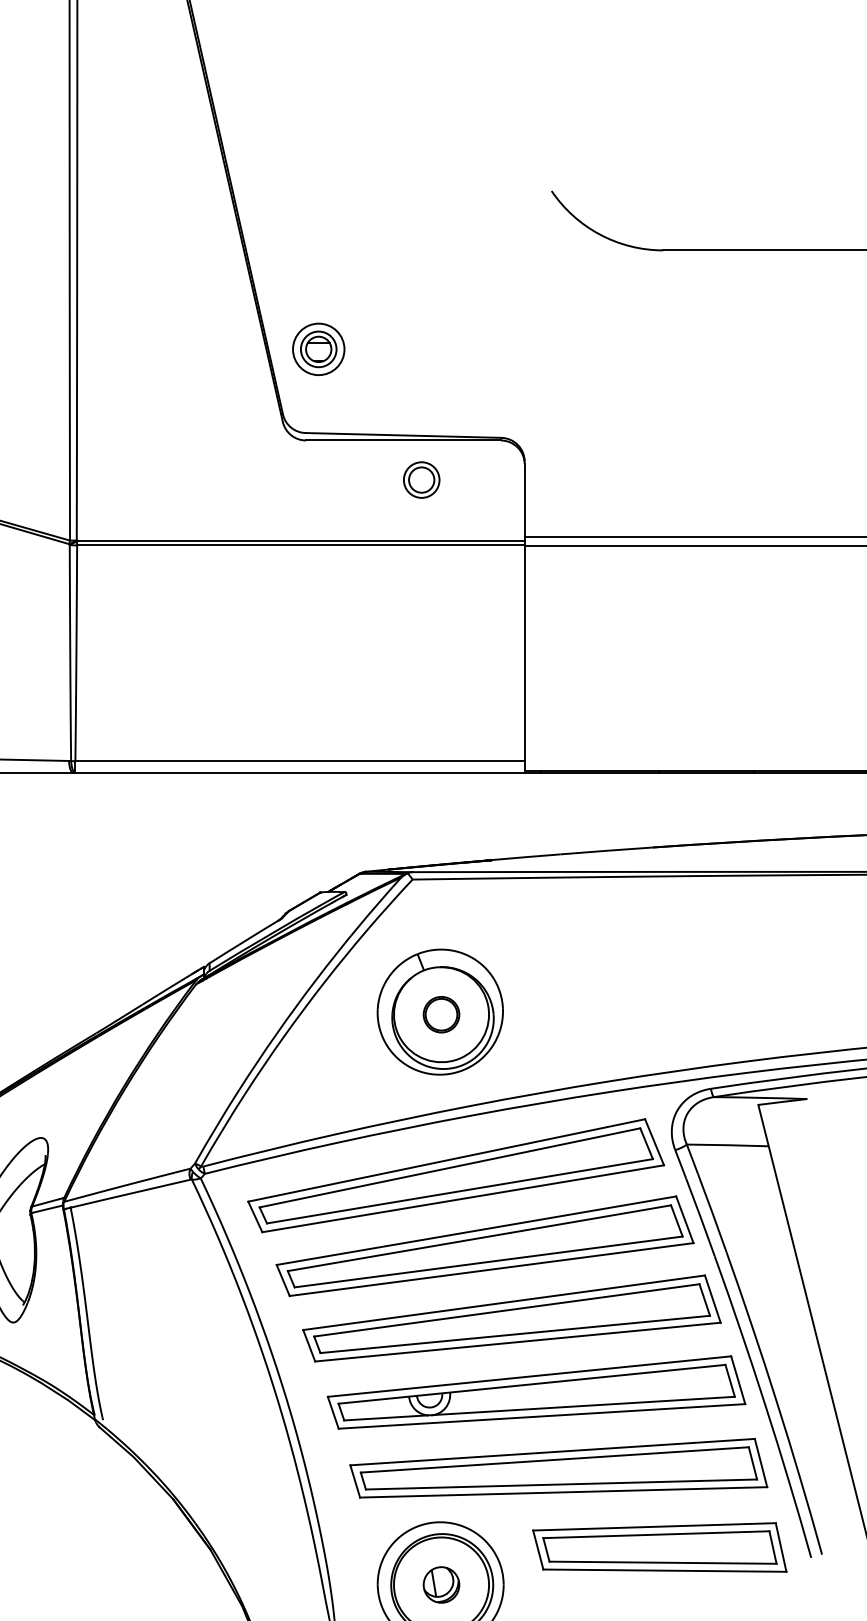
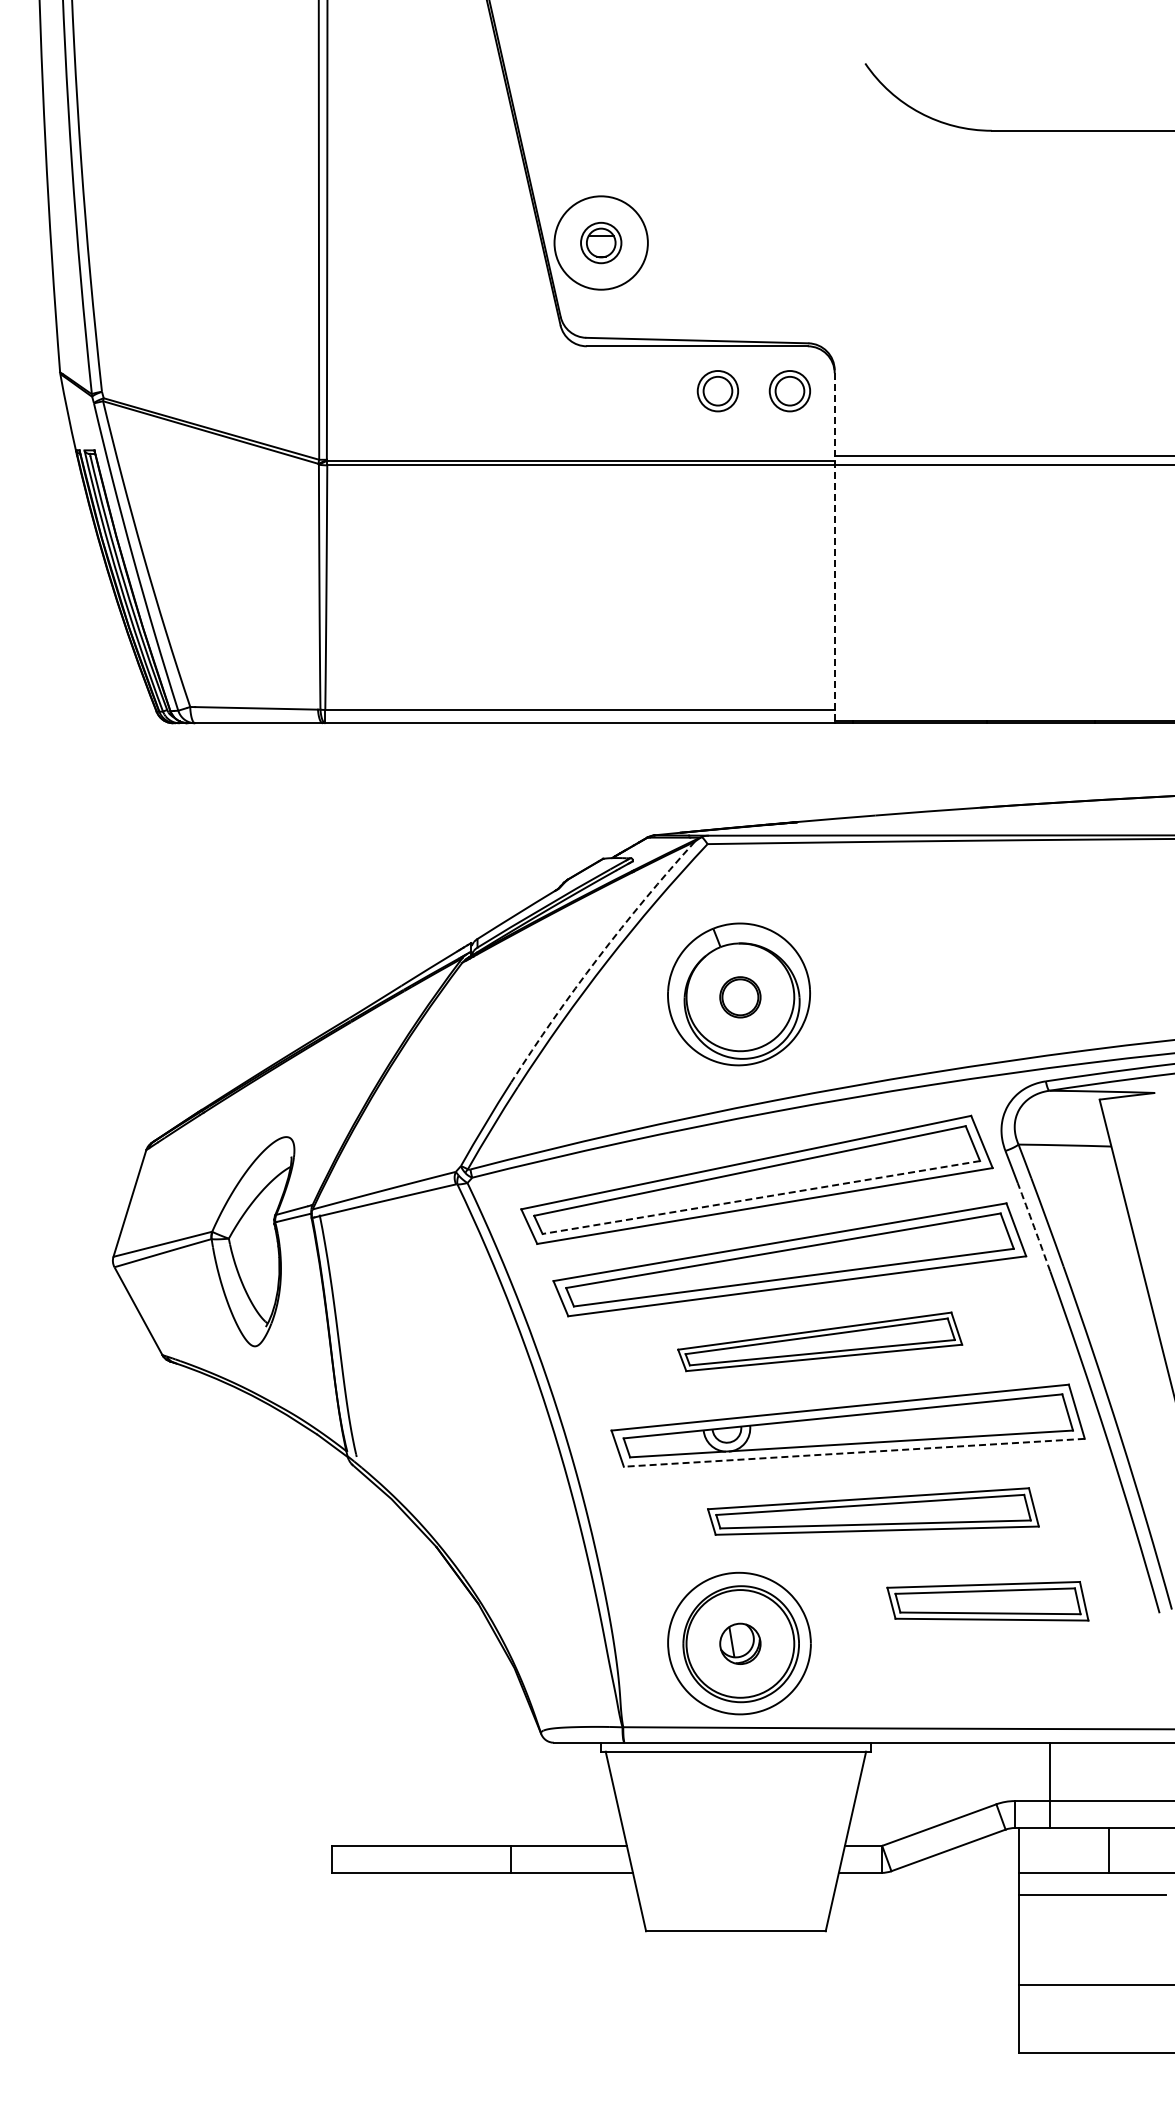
circle: (318, 348) -> (601, 242), size x1.6
part: (484, 480) -> (789, 391), added
line: (524, 618) -> (834, 548), solid -> dashed
arc: (316, 980) -> (598, 958), solid -> dashed
line: (460, 1191) -> (761, 1197), solid -> dashed
arc: (700, 1217) -> (1034, 1227), solid -> dashed
part: (511, 1318) -> (819, 1341), size x0.6
line: (542, 1416) -> (854, 1452), solid -> dashed
part: (558, 1468) -> (873, 1511), size x0.7
part: (659, 1546) -> (987, 1600), size x0.7

